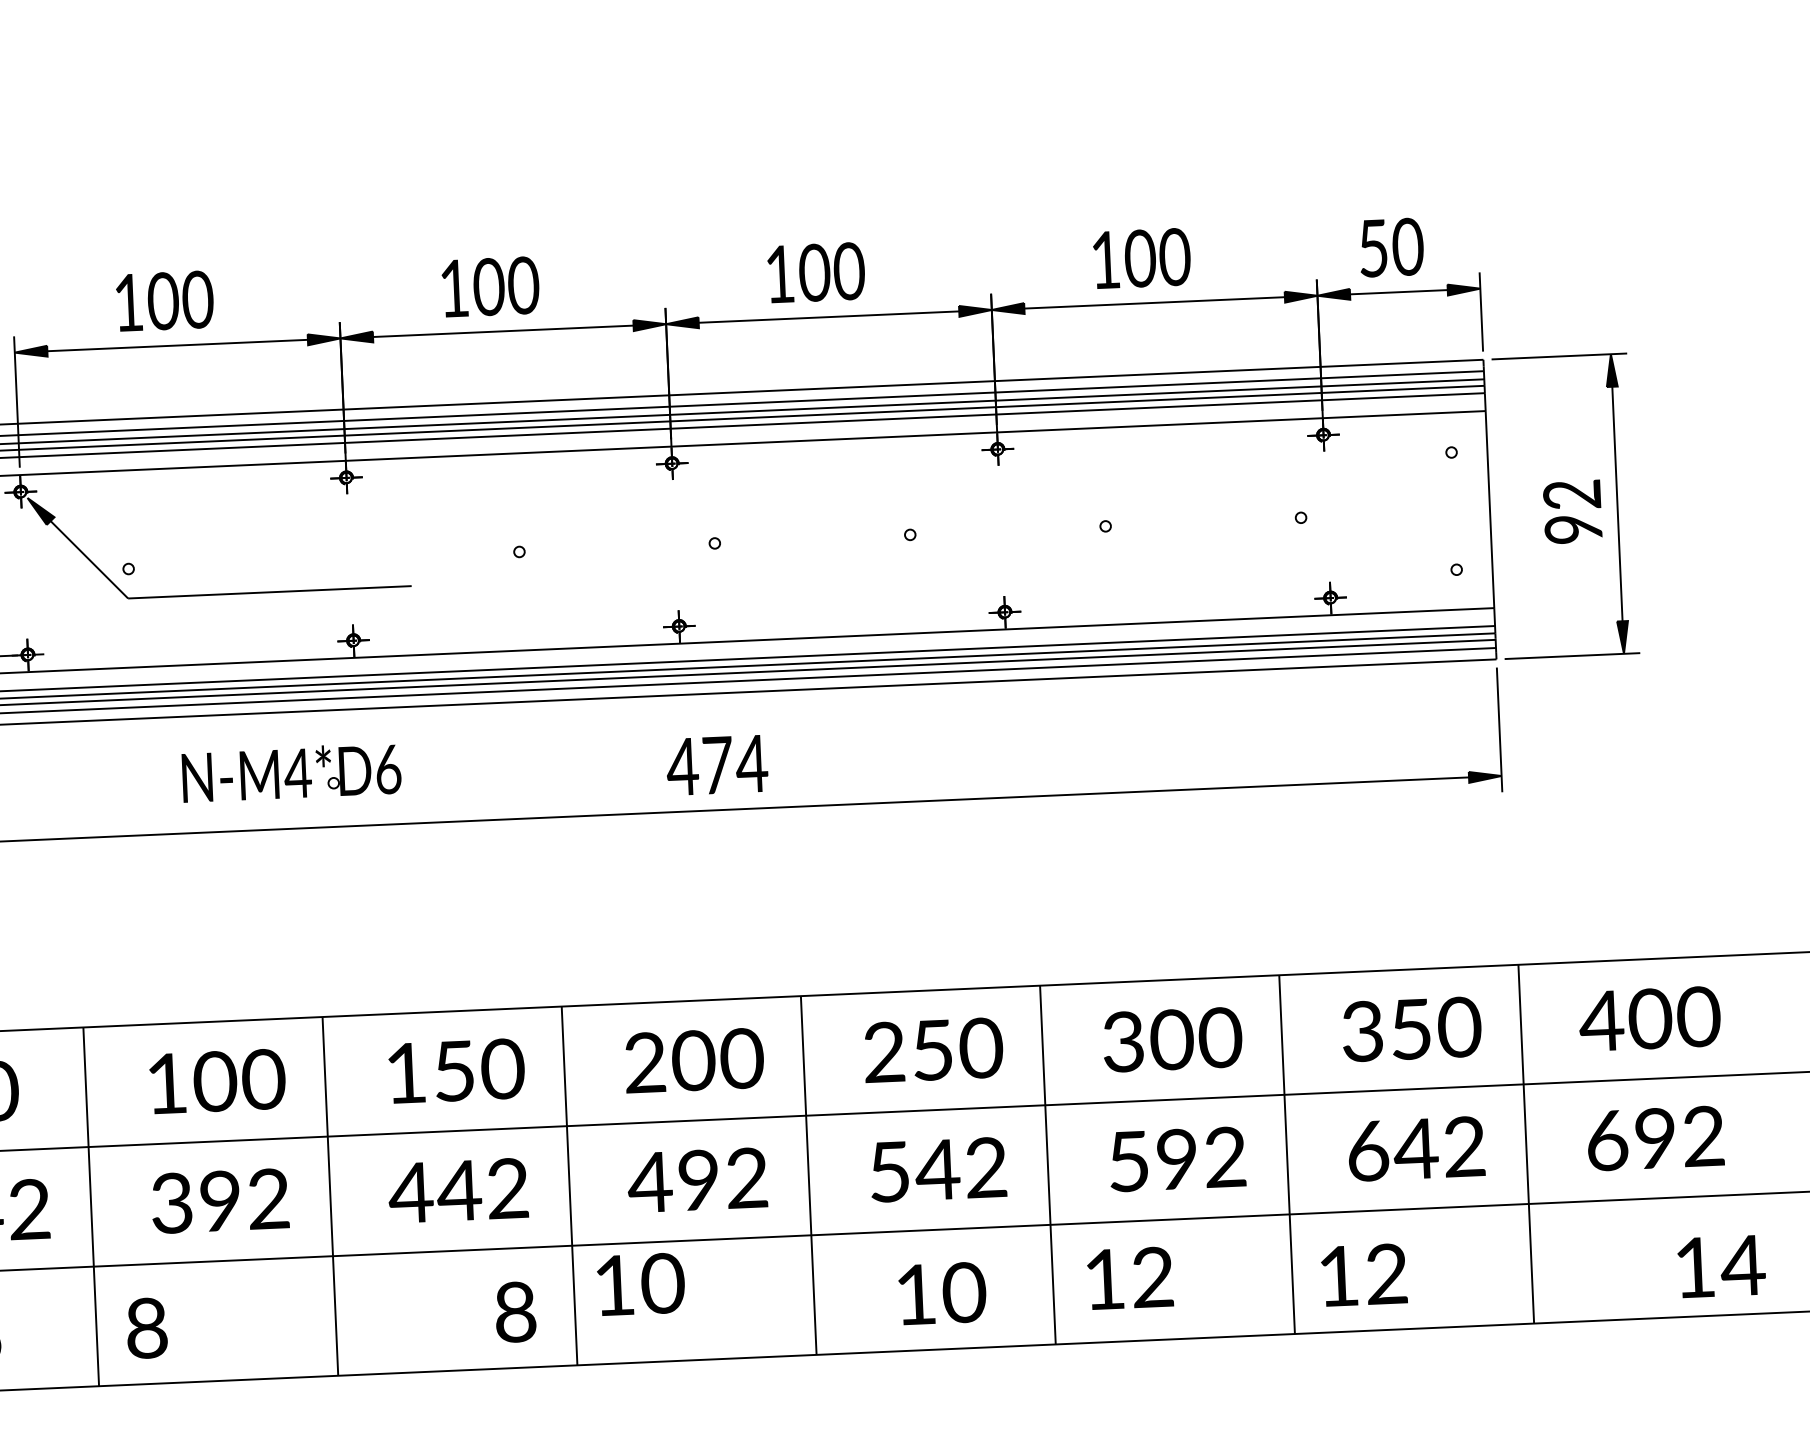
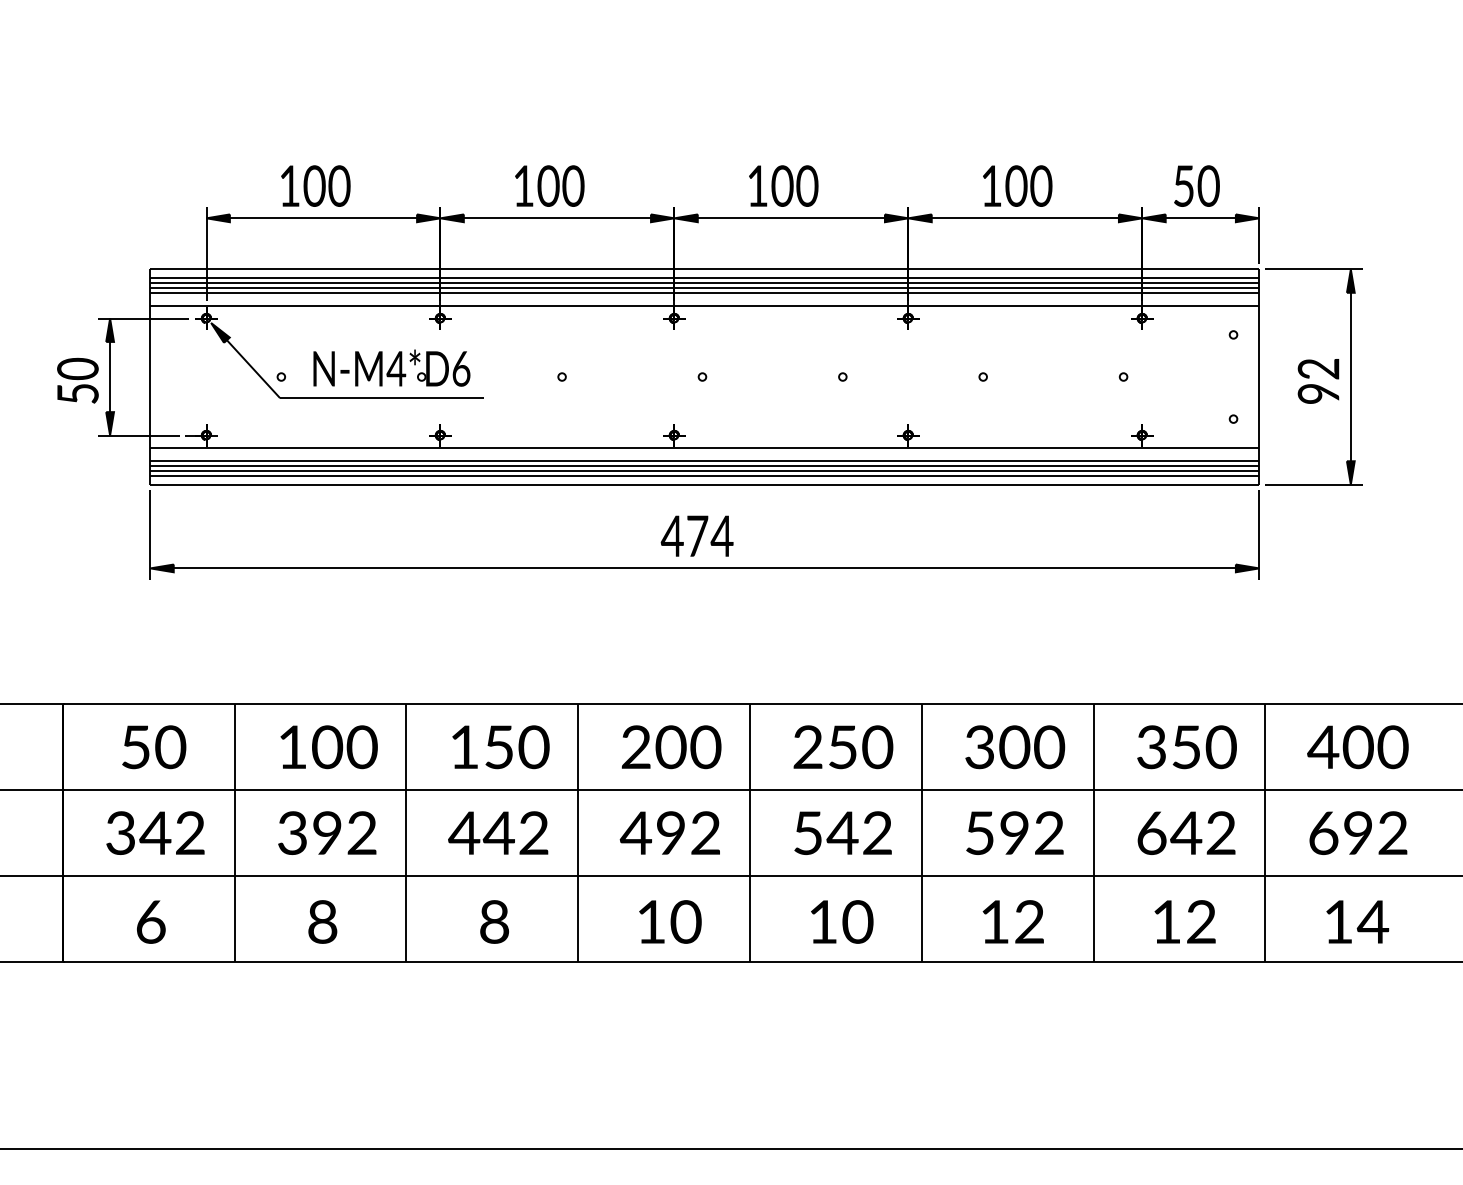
part: (291, 771) -> (391, 367), moved
text: (1721, 1265) -> (1357, 921), moved
text: (1363, 1274) -> (1184, 921), moved
text: (1129, 1277) -> (1012, 921), moved
text: (641, 1283) -> (670, 921), moved
text: (515, 1311) -> (494, 921), moved
text: (146, 1327) -> (322, 921), moved

